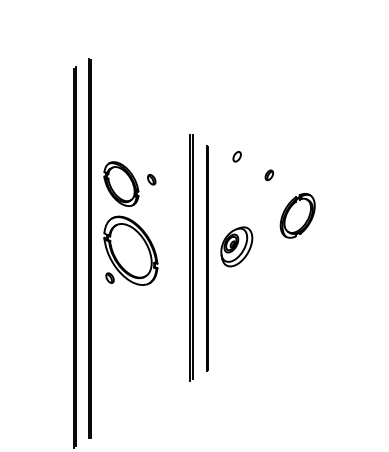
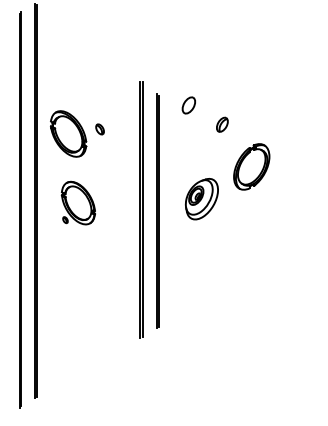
part: (236, 156) -> (188, 105), size x1.6
part: (268, 175) -> (221, 125), size x1.4
part: (236, 246) -> (201, 198), moved
part: (130, 250) -> (78, 202), size x0.6

